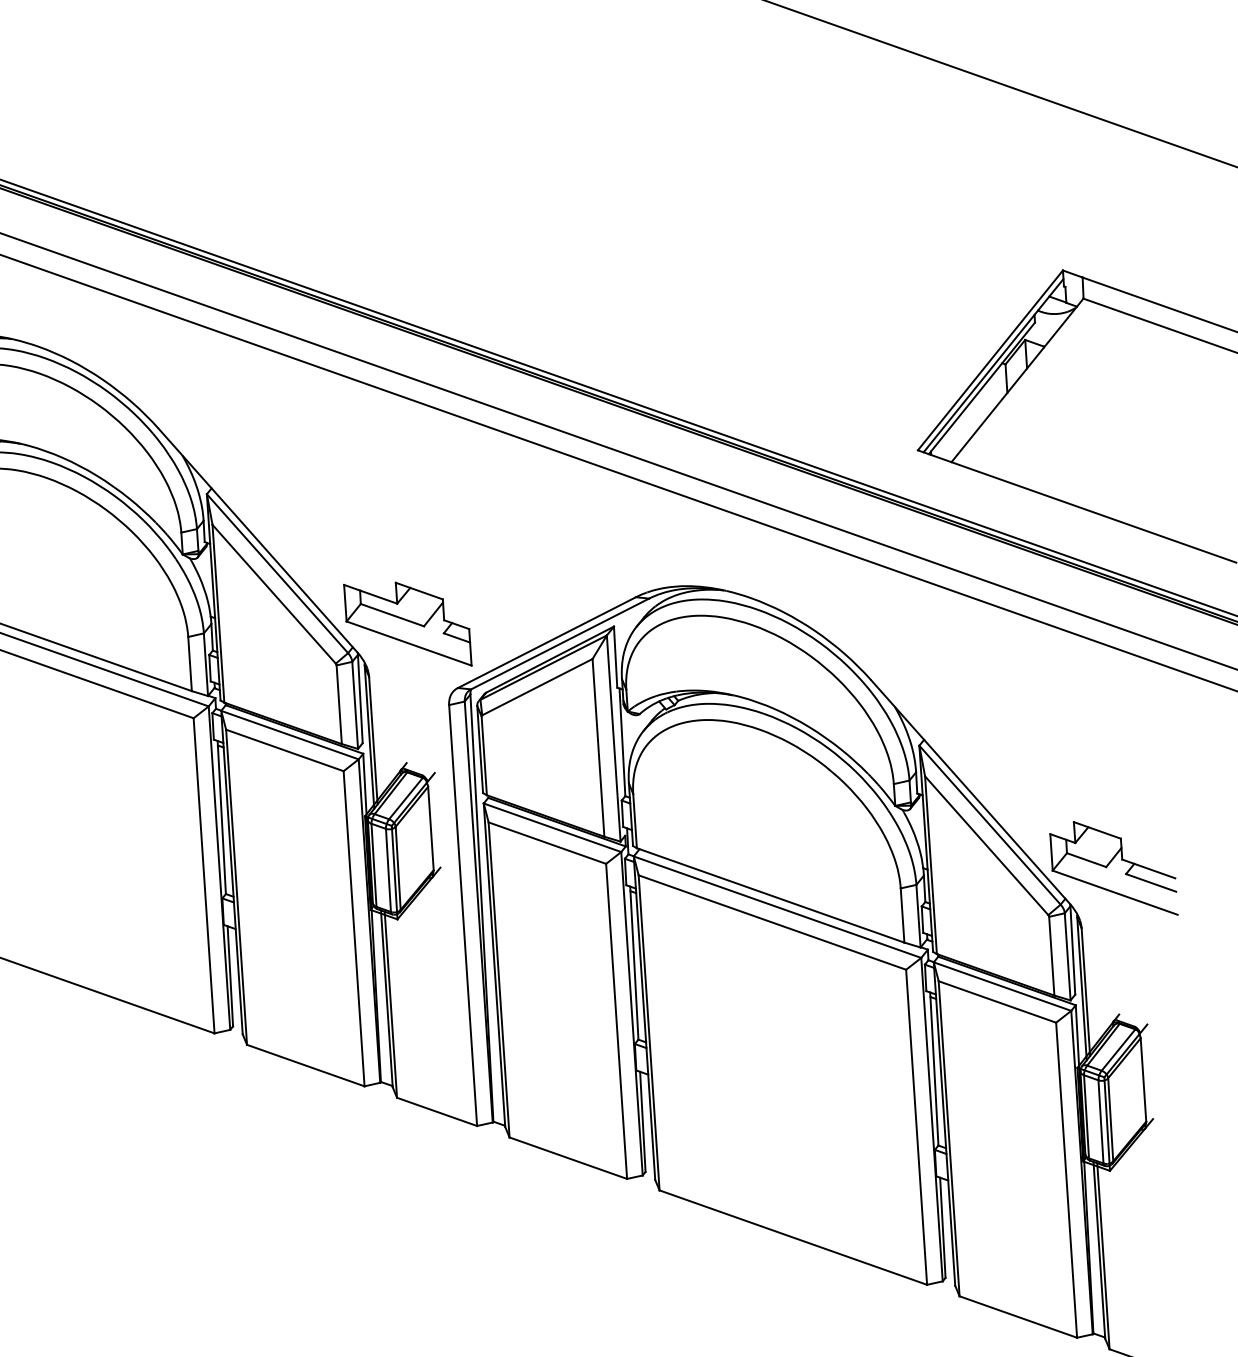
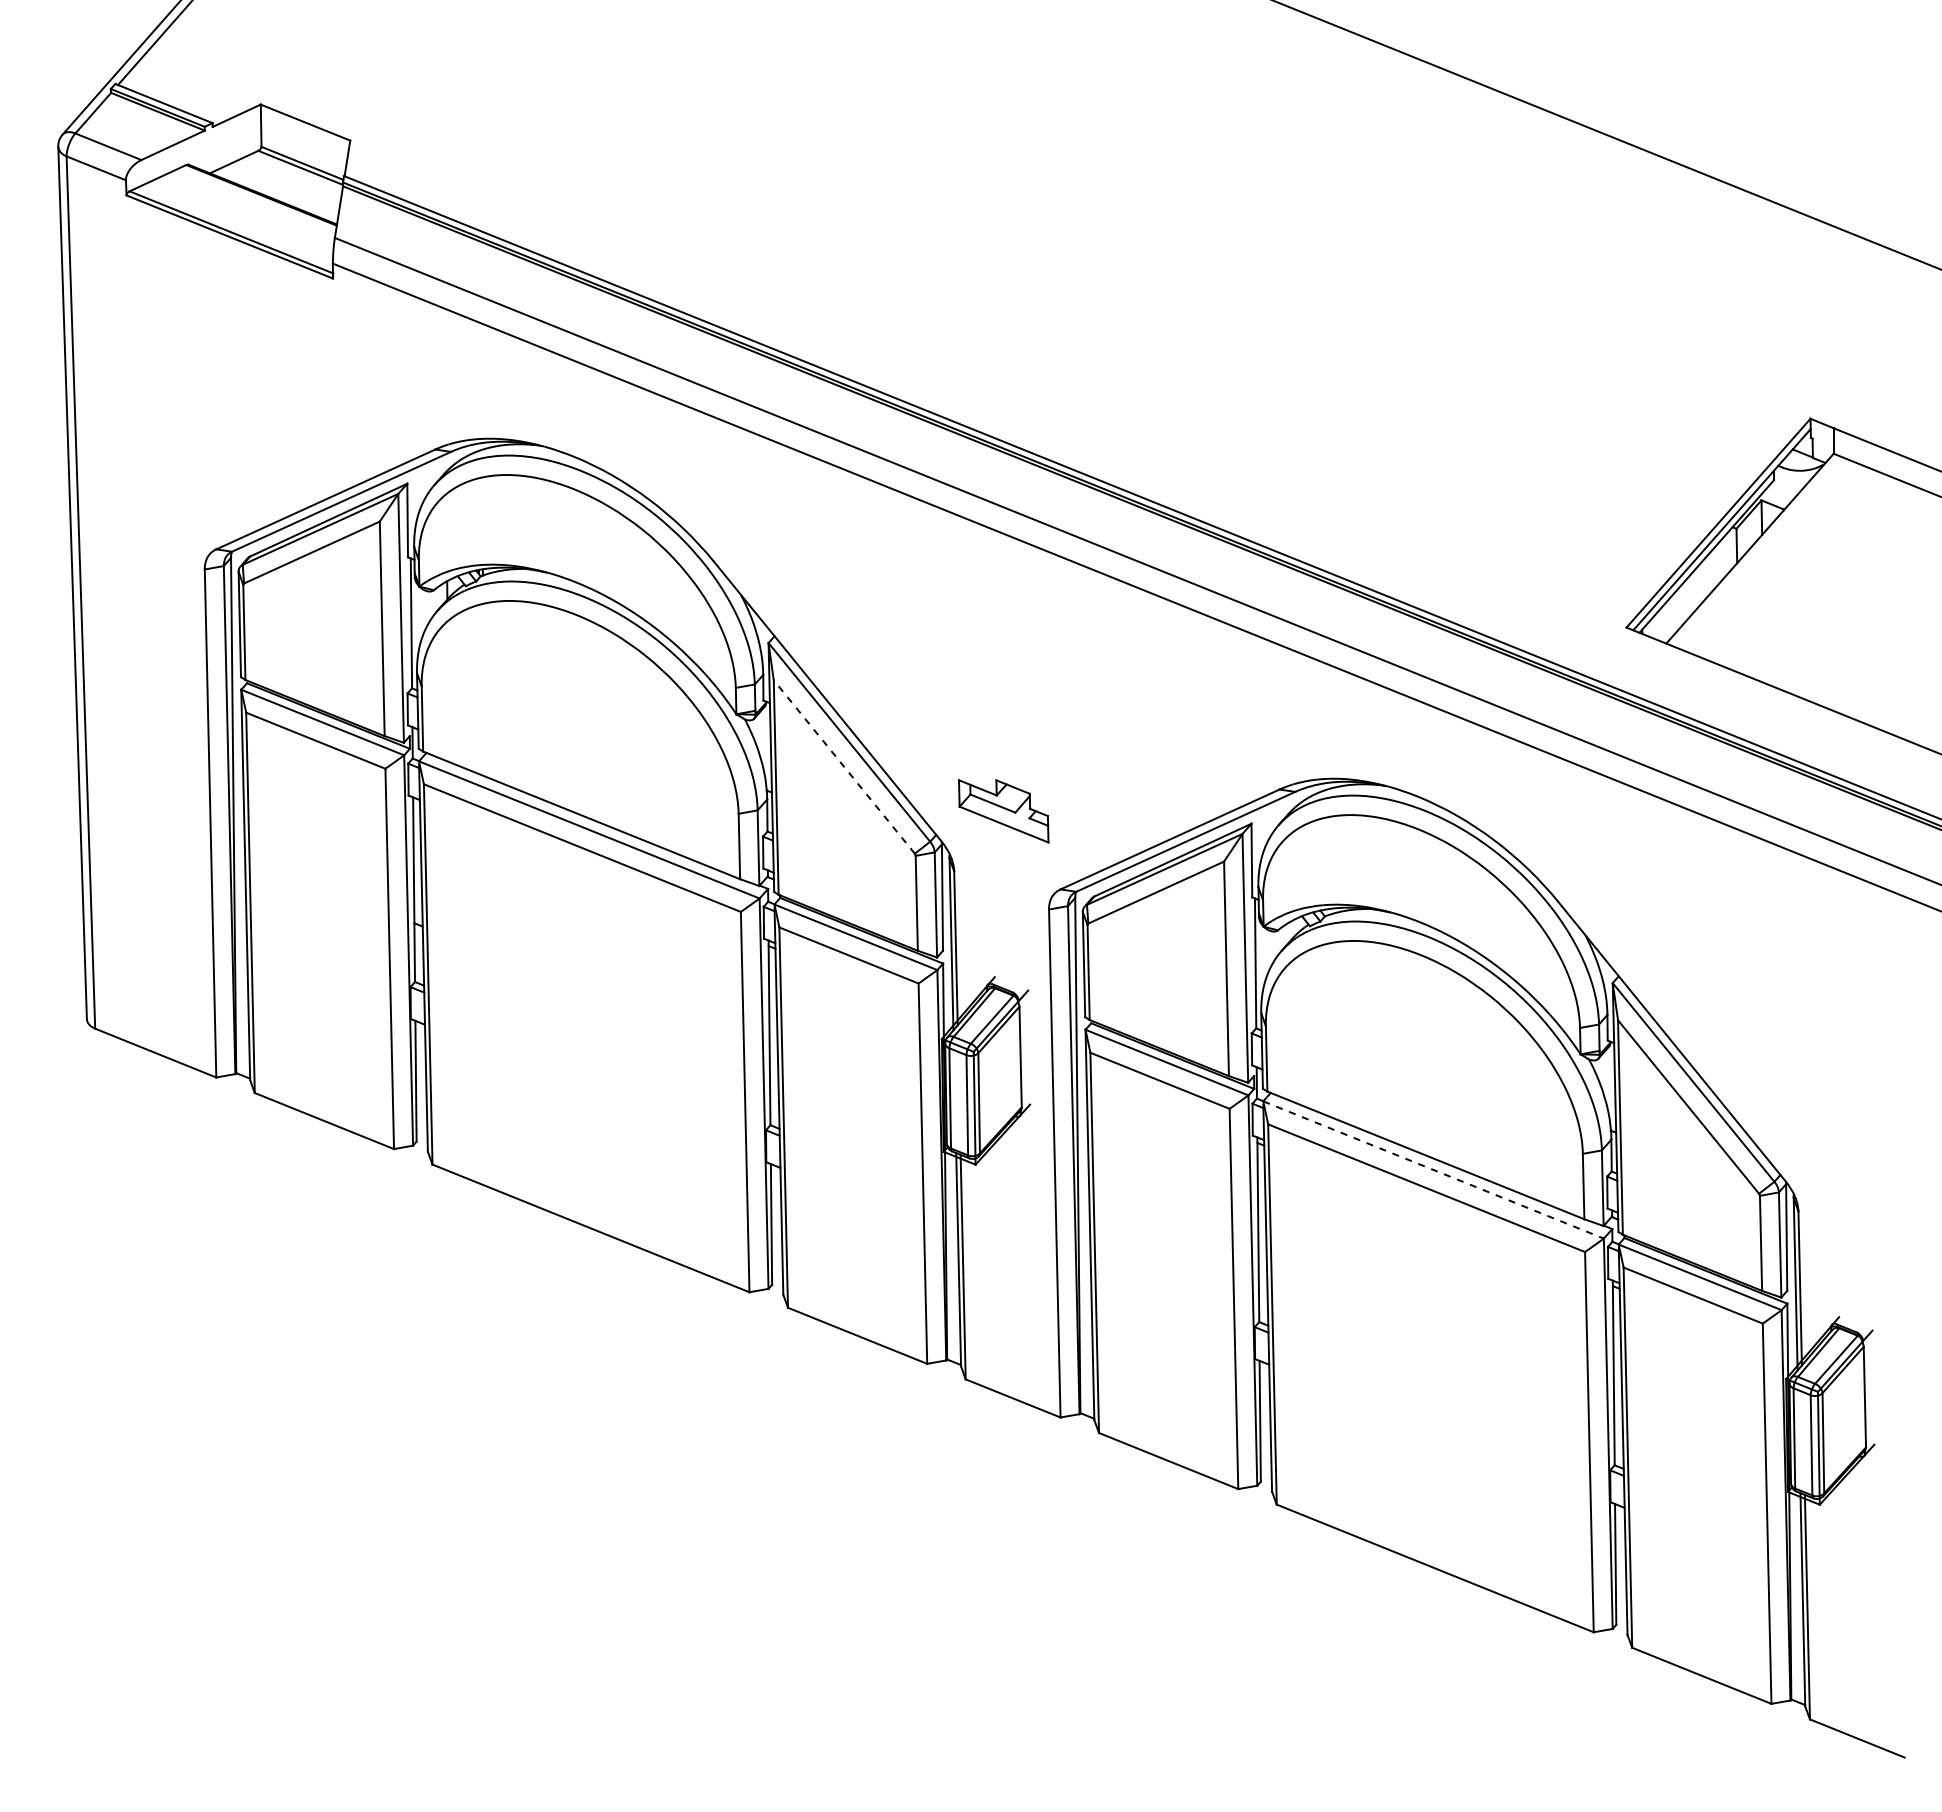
line: (274, 594) -> (844, 767), solid -> dashed
part: (407, 625) -> (1003, 811), size x0.6
part: (1108, 864) -> (1834, 1136), removed
line: (777, 906) -> (1433, 1169), solid -> dashed

